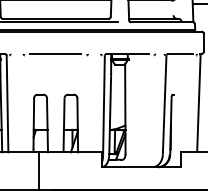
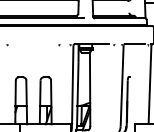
line: (55, 53) -> (33, 43), removed

